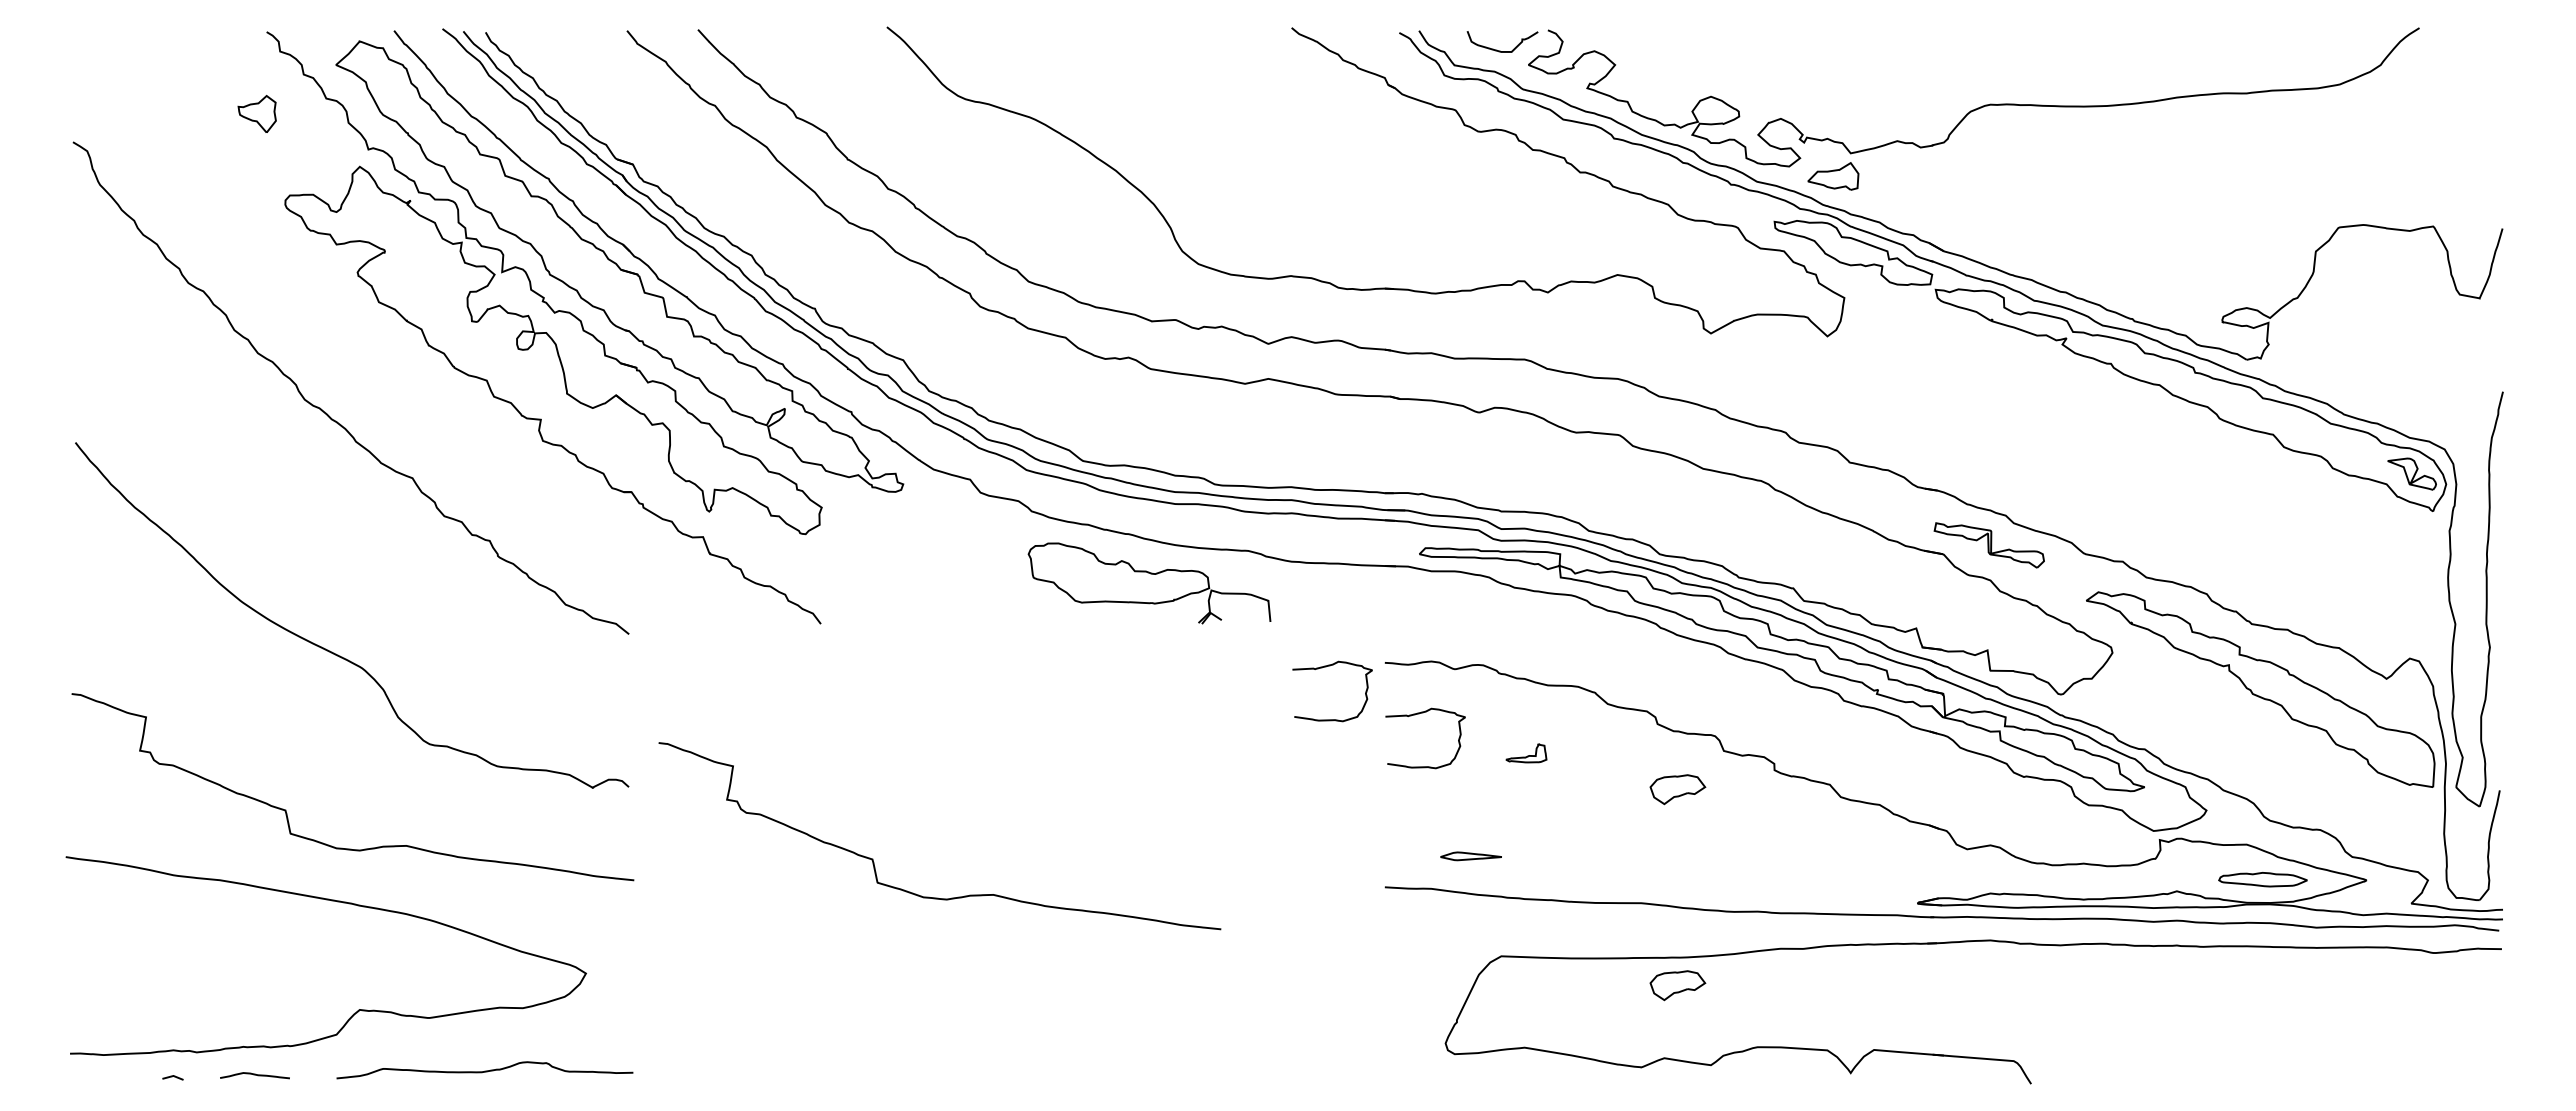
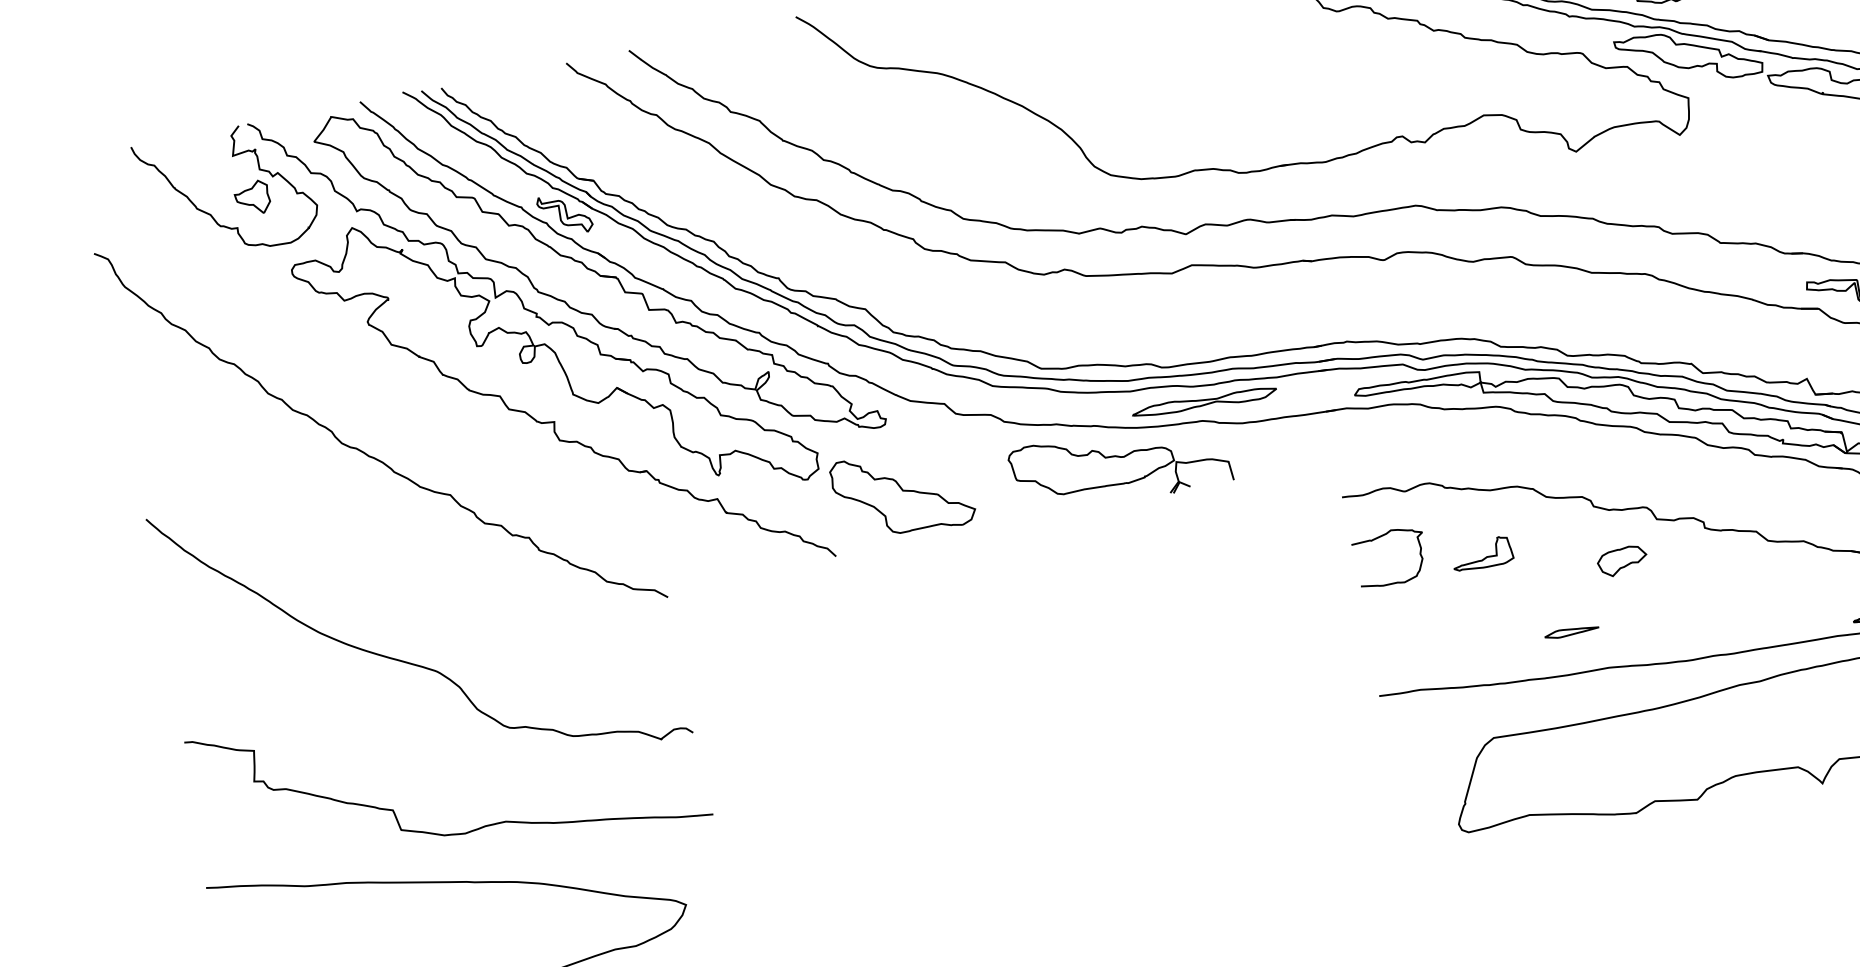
curve: (208, 122) -> (210, 213), added
part: (594, 195) -> (564, 214), added
part: (1253, 531) -> (1203, 402), added
part: (906, 568) -> (902, 493), added
curve: (1326, 667) -> (1291, 511), removed
part: (1526, 753) -> (1482, 554), size x1.67
part: (1470, 856) -> (1571, 632), moved
curve: (929, 896) -> (977, 779), removed
part: (1677, 985) -> (1654, 734), removed

